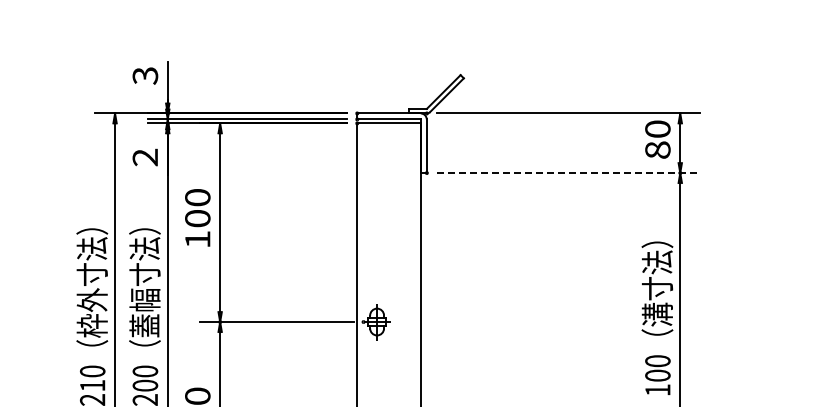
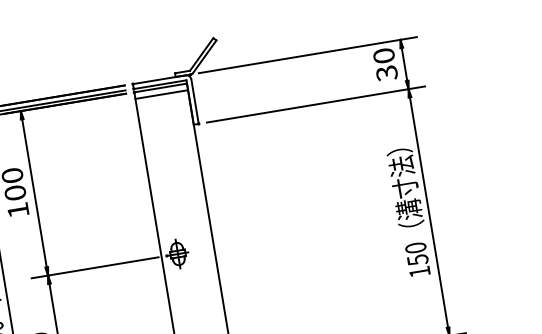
line: (388, 131) -> (161, 94), added
text: (657, 150) -> (386, 73), 80 -> 30
line: (568, 173) -> (316, 104), dashed -> solid
text: (657, 375) -> (417, 259), 100 -> 150

